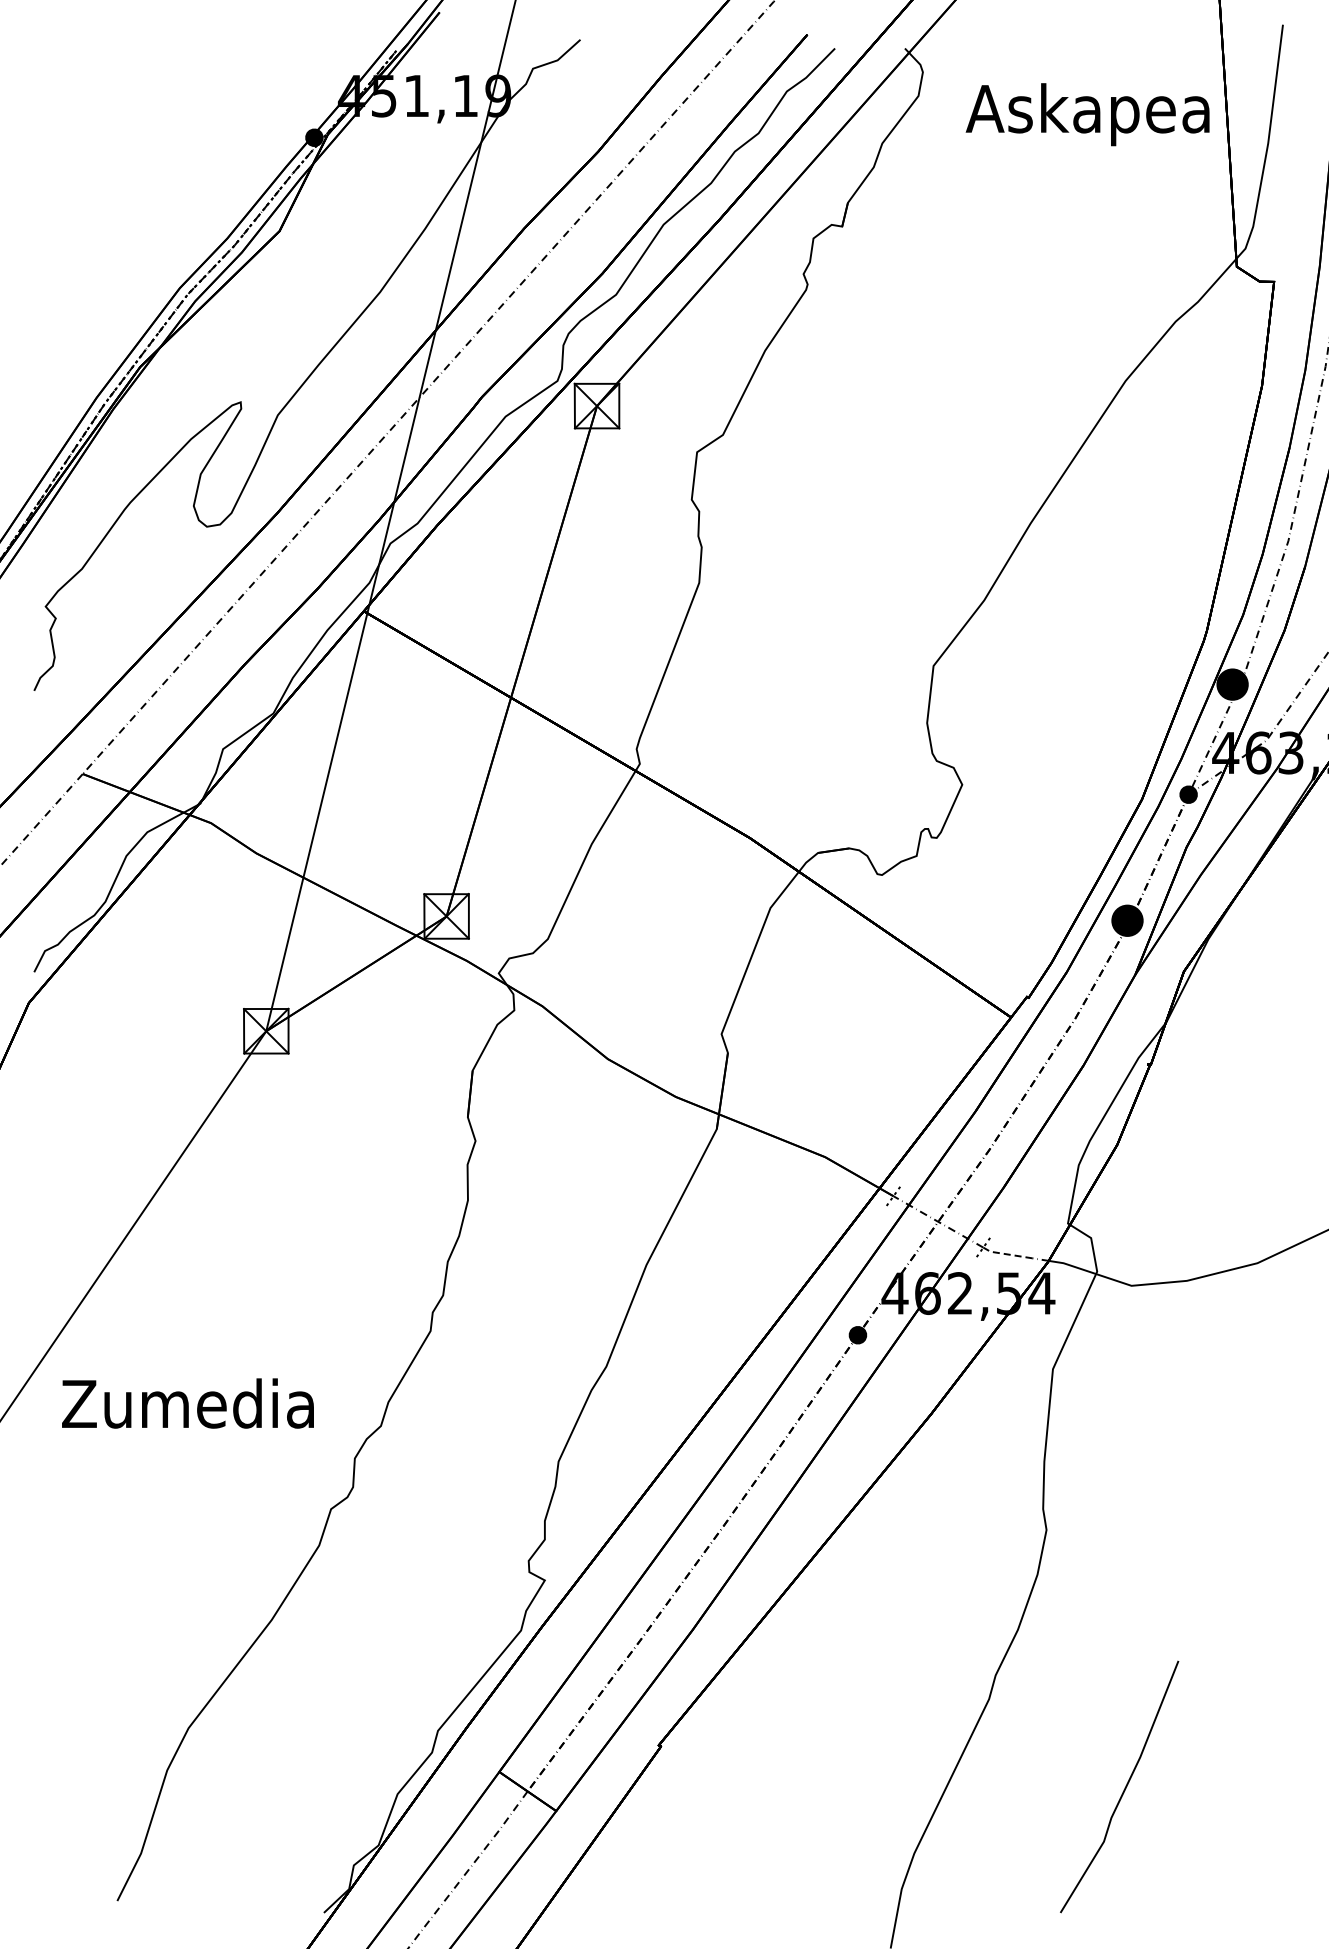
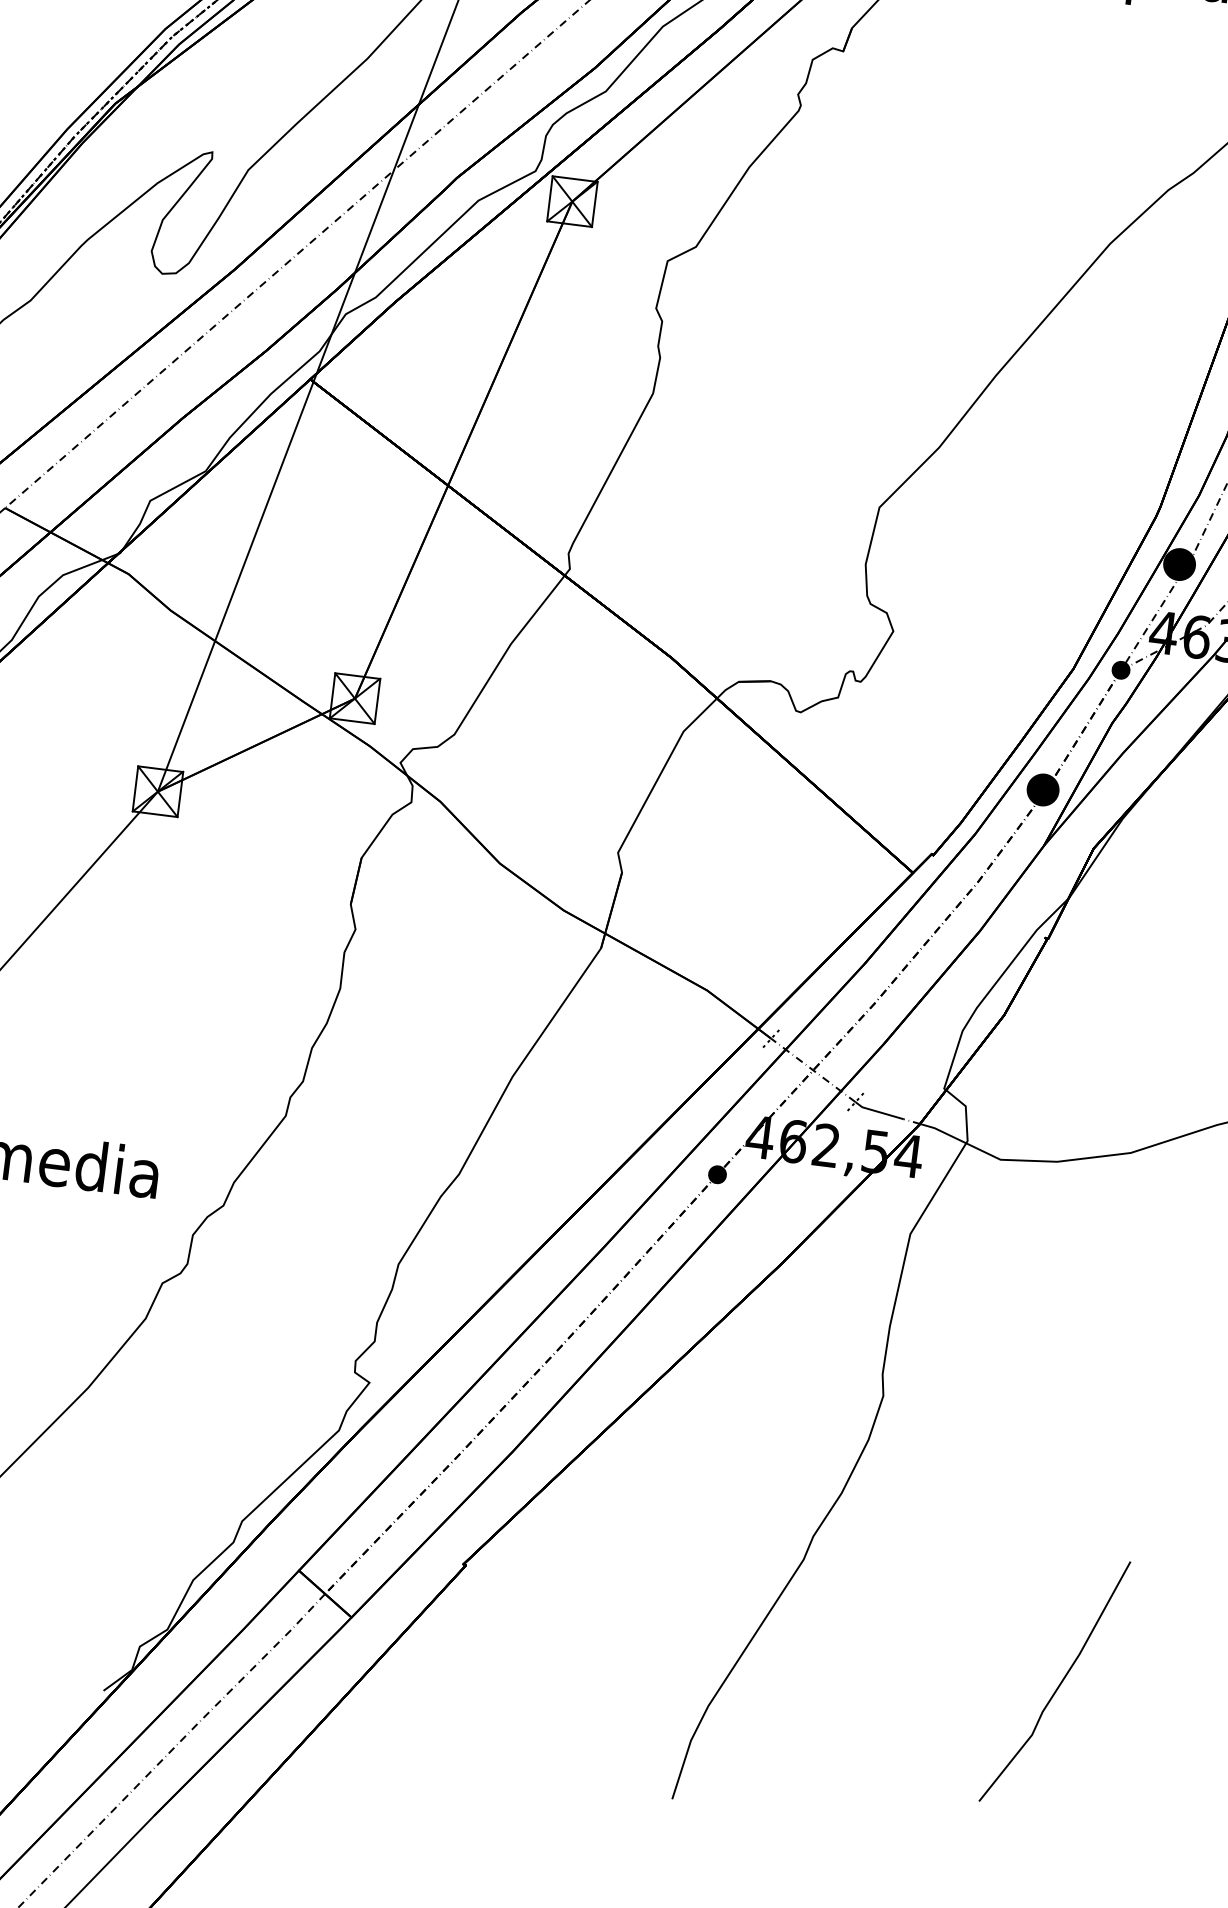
line: (1006, 1254) -> (878, 1112), dashed -> solid
line: (1123, 1789) -> (1058, 1684), moved

